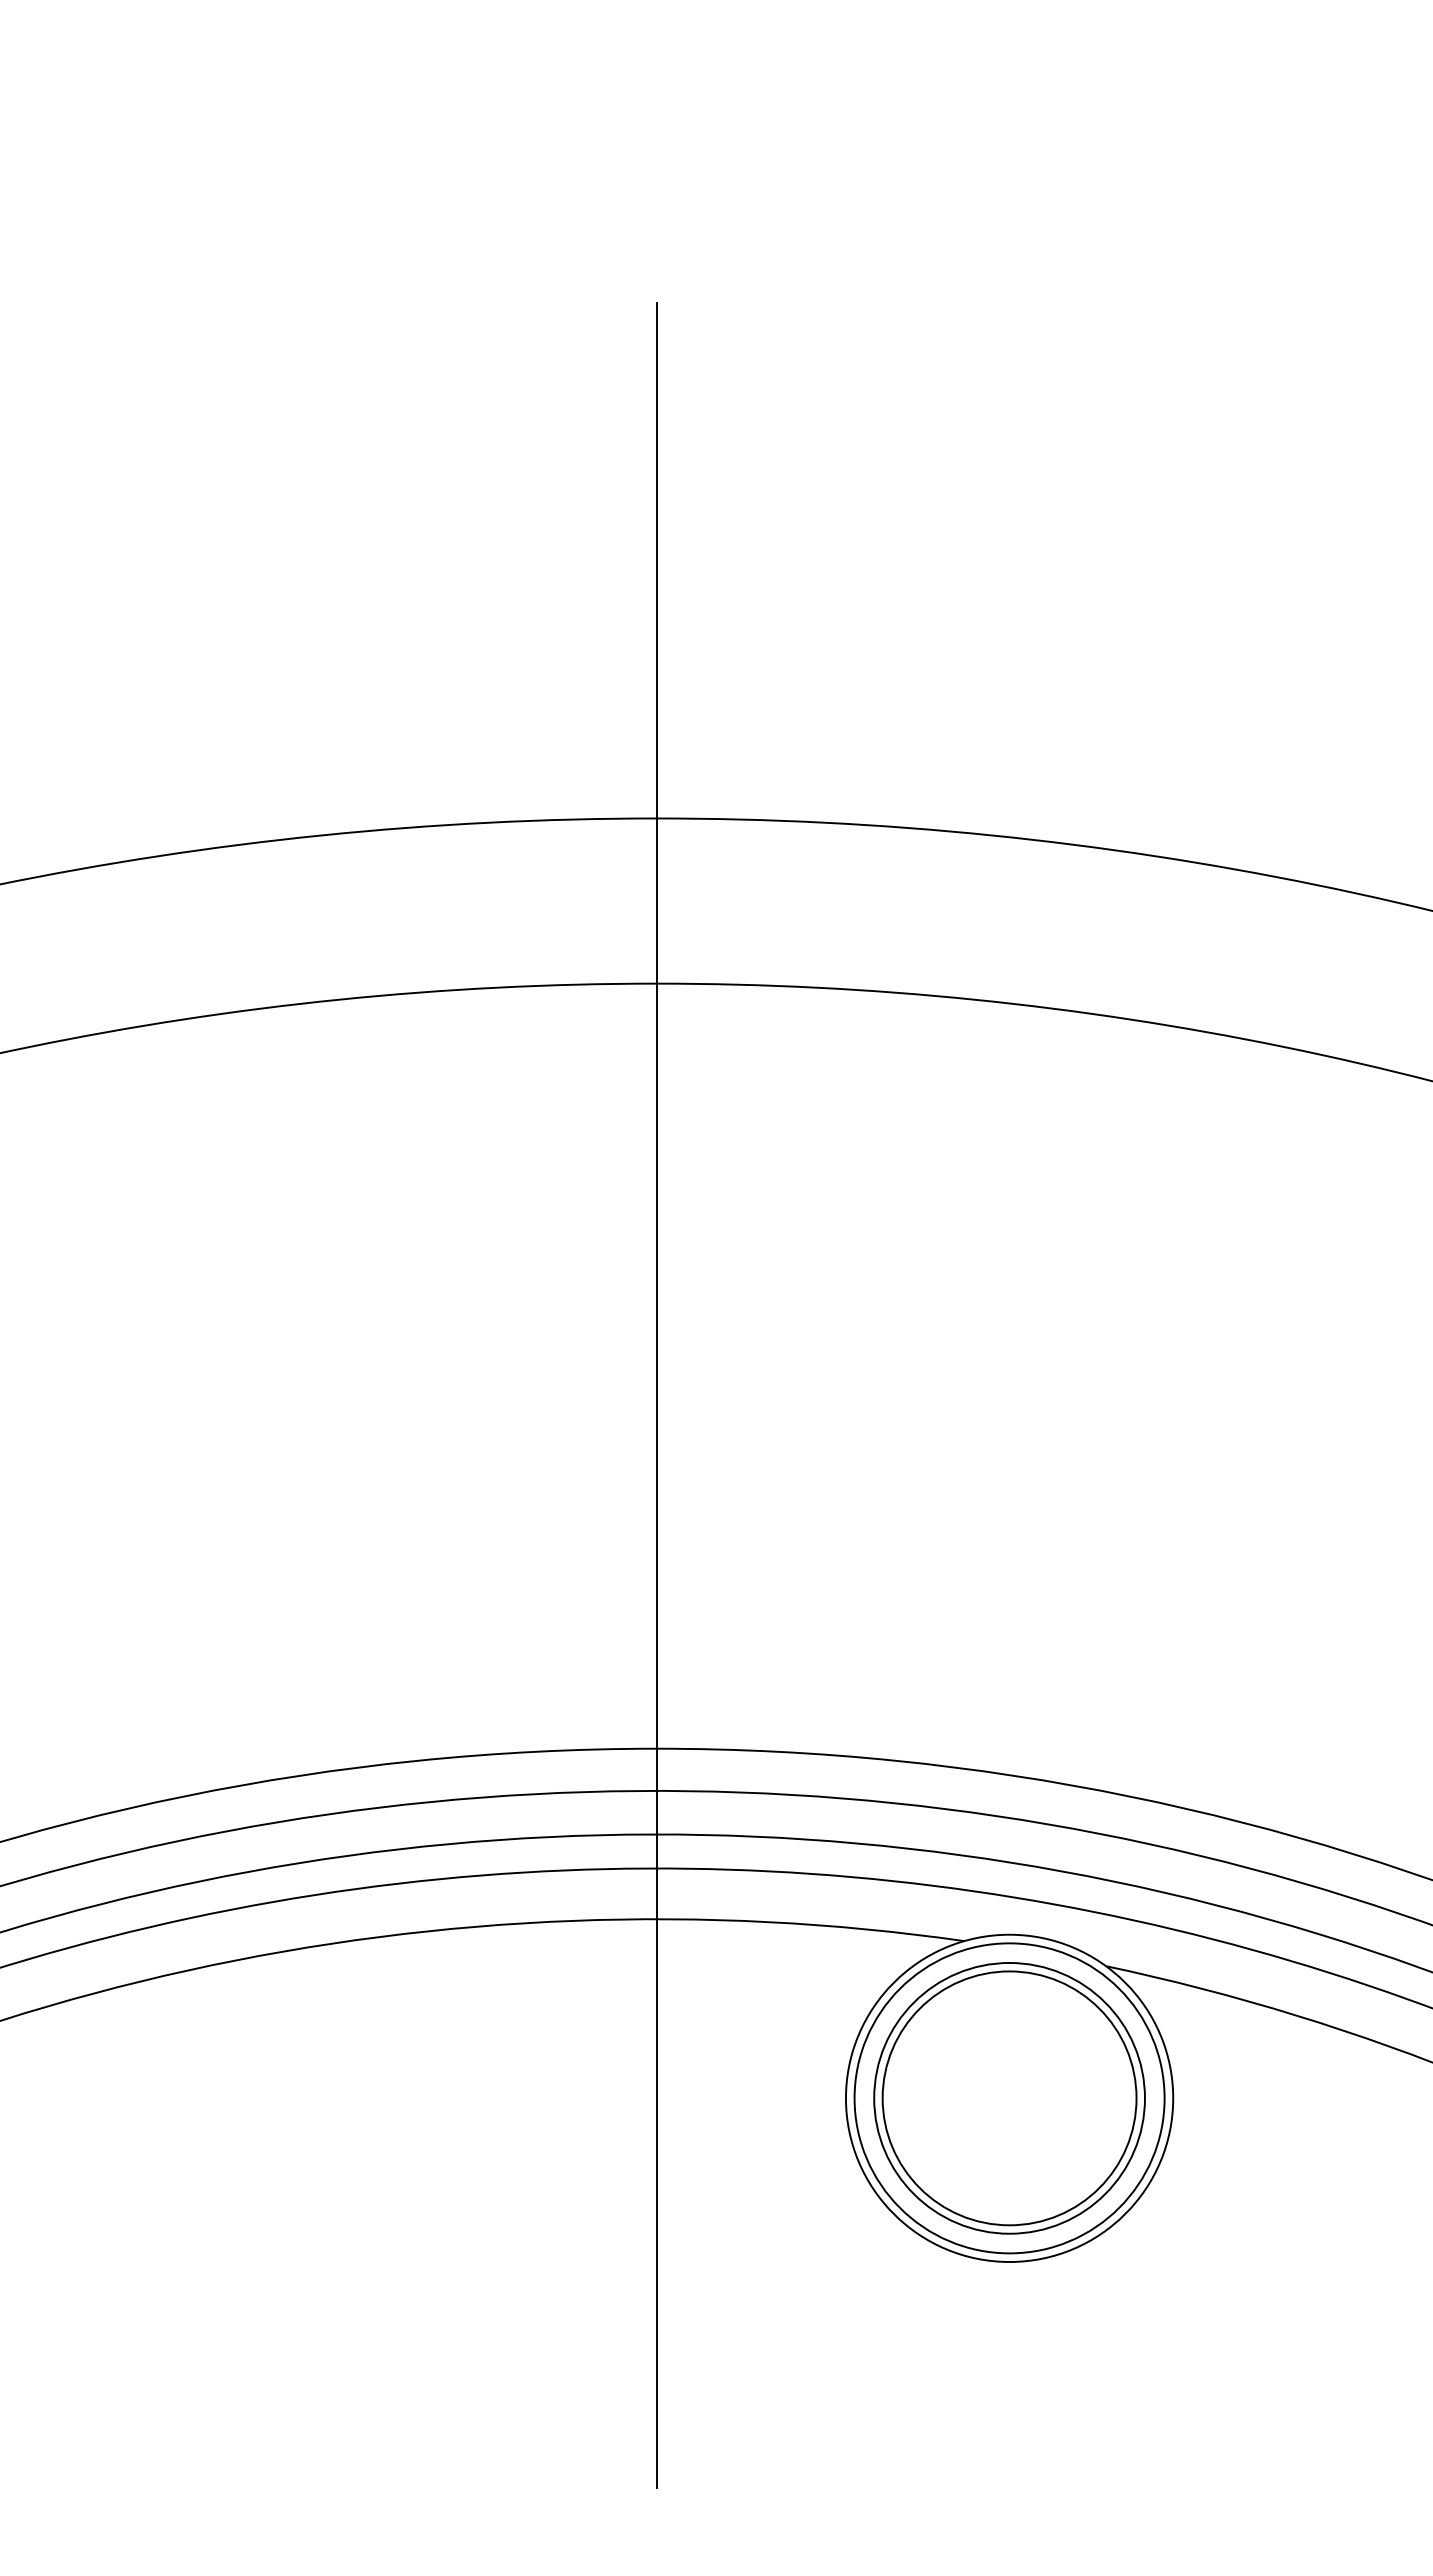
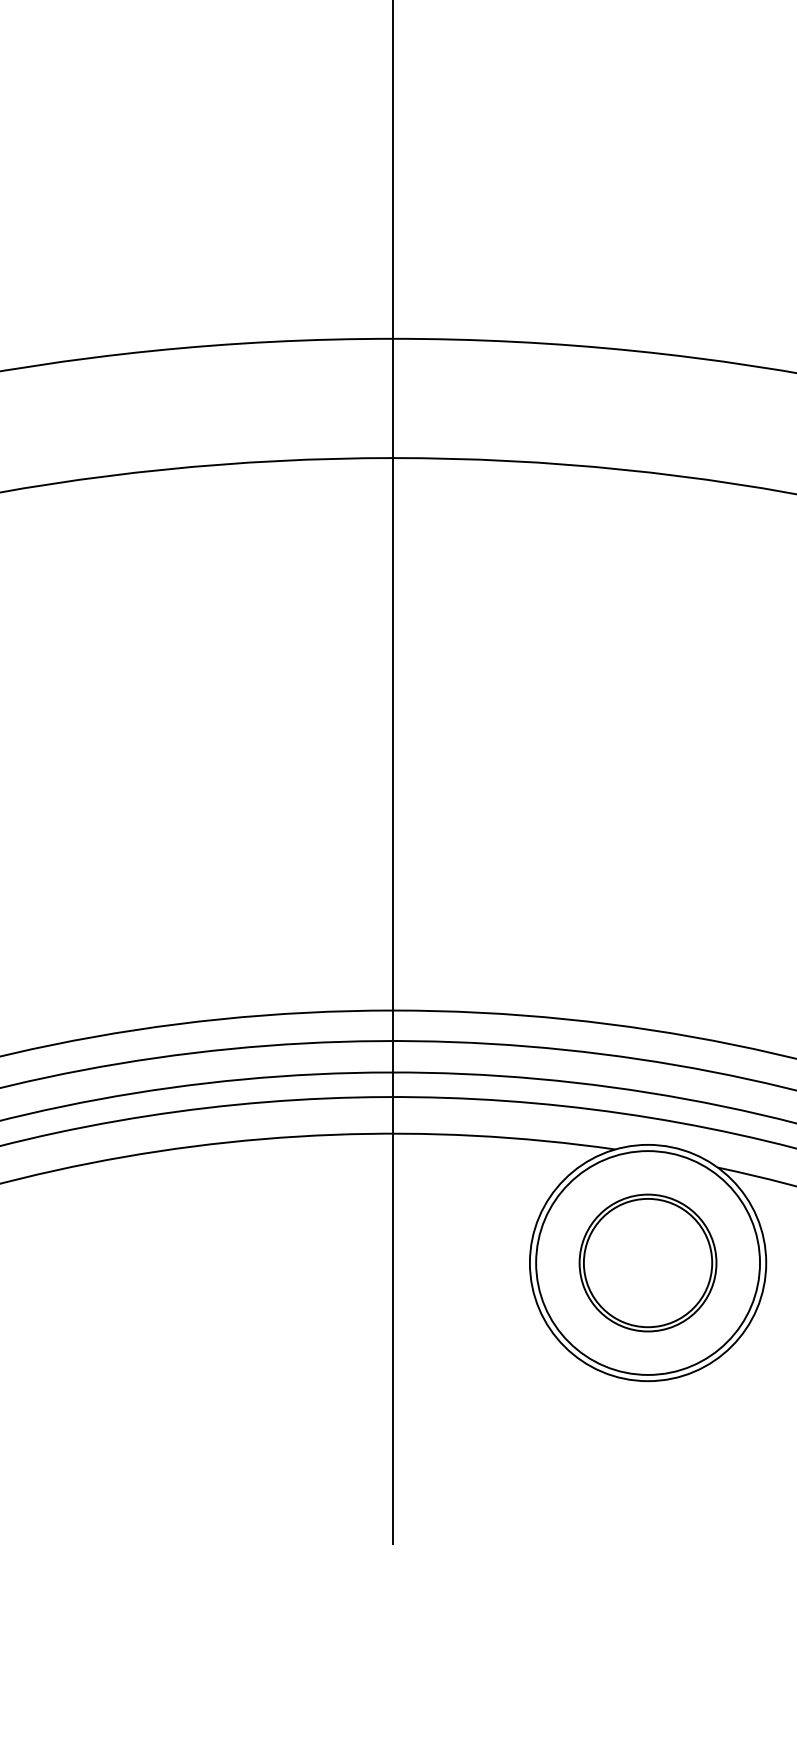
part: (1009, 2098) -> (648, 1263), size x0.7

